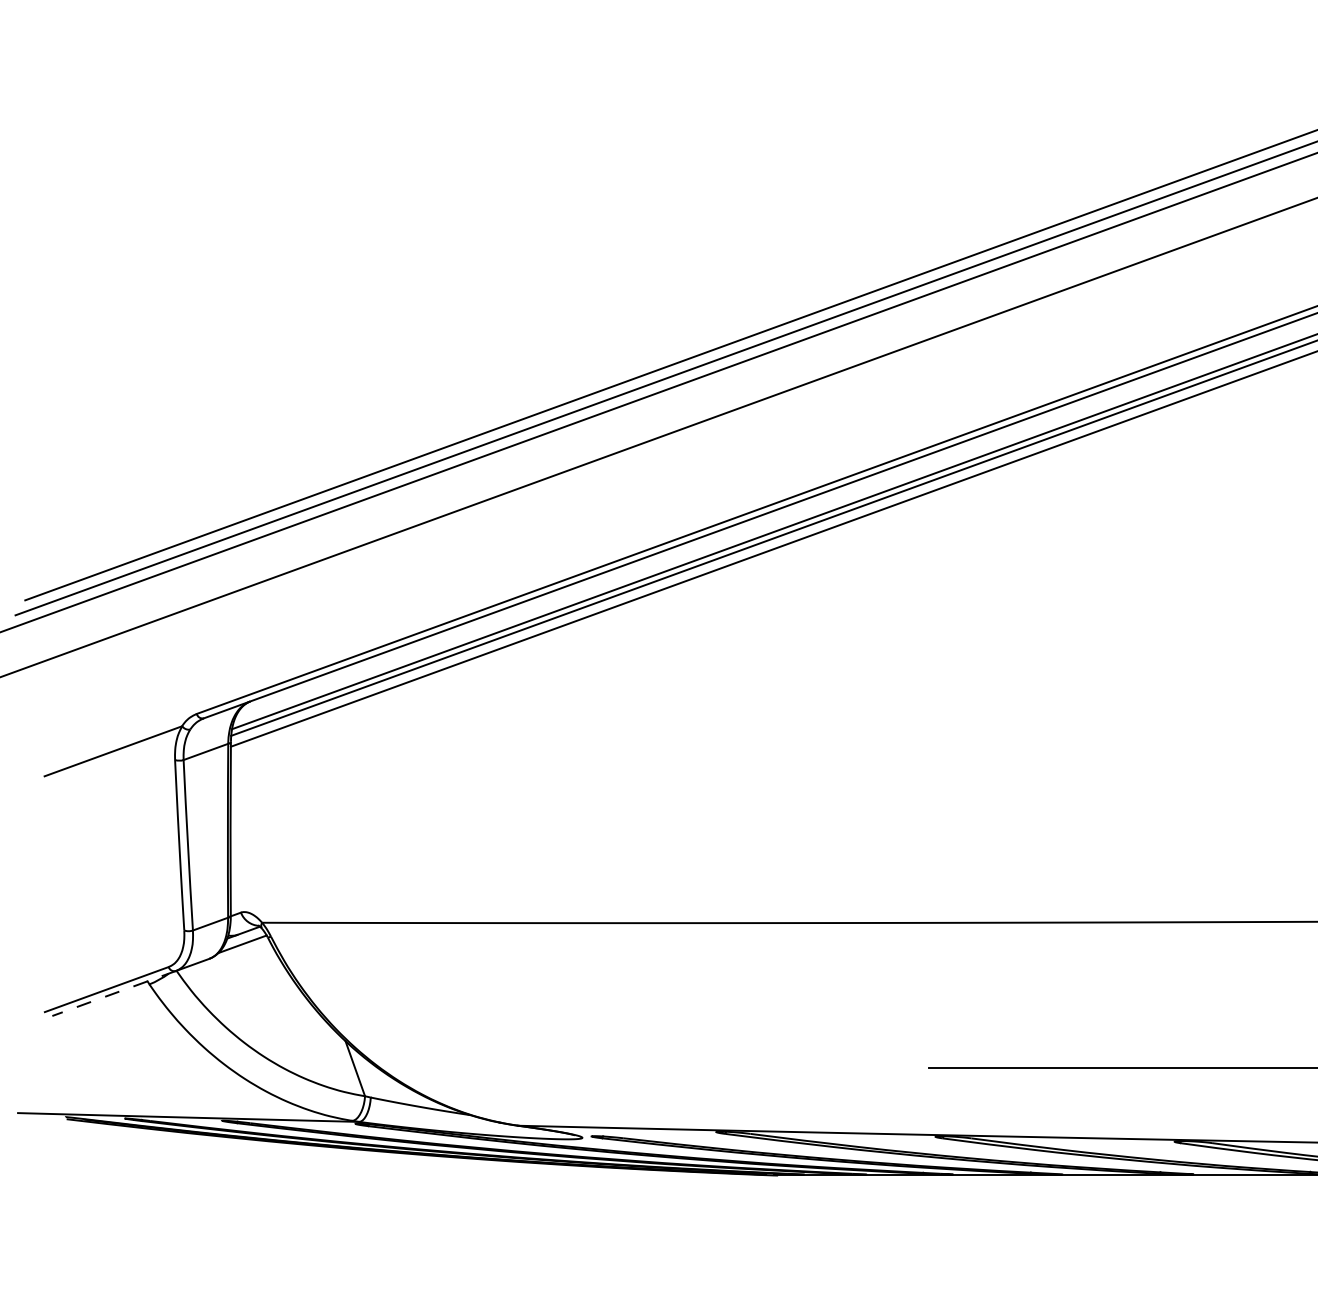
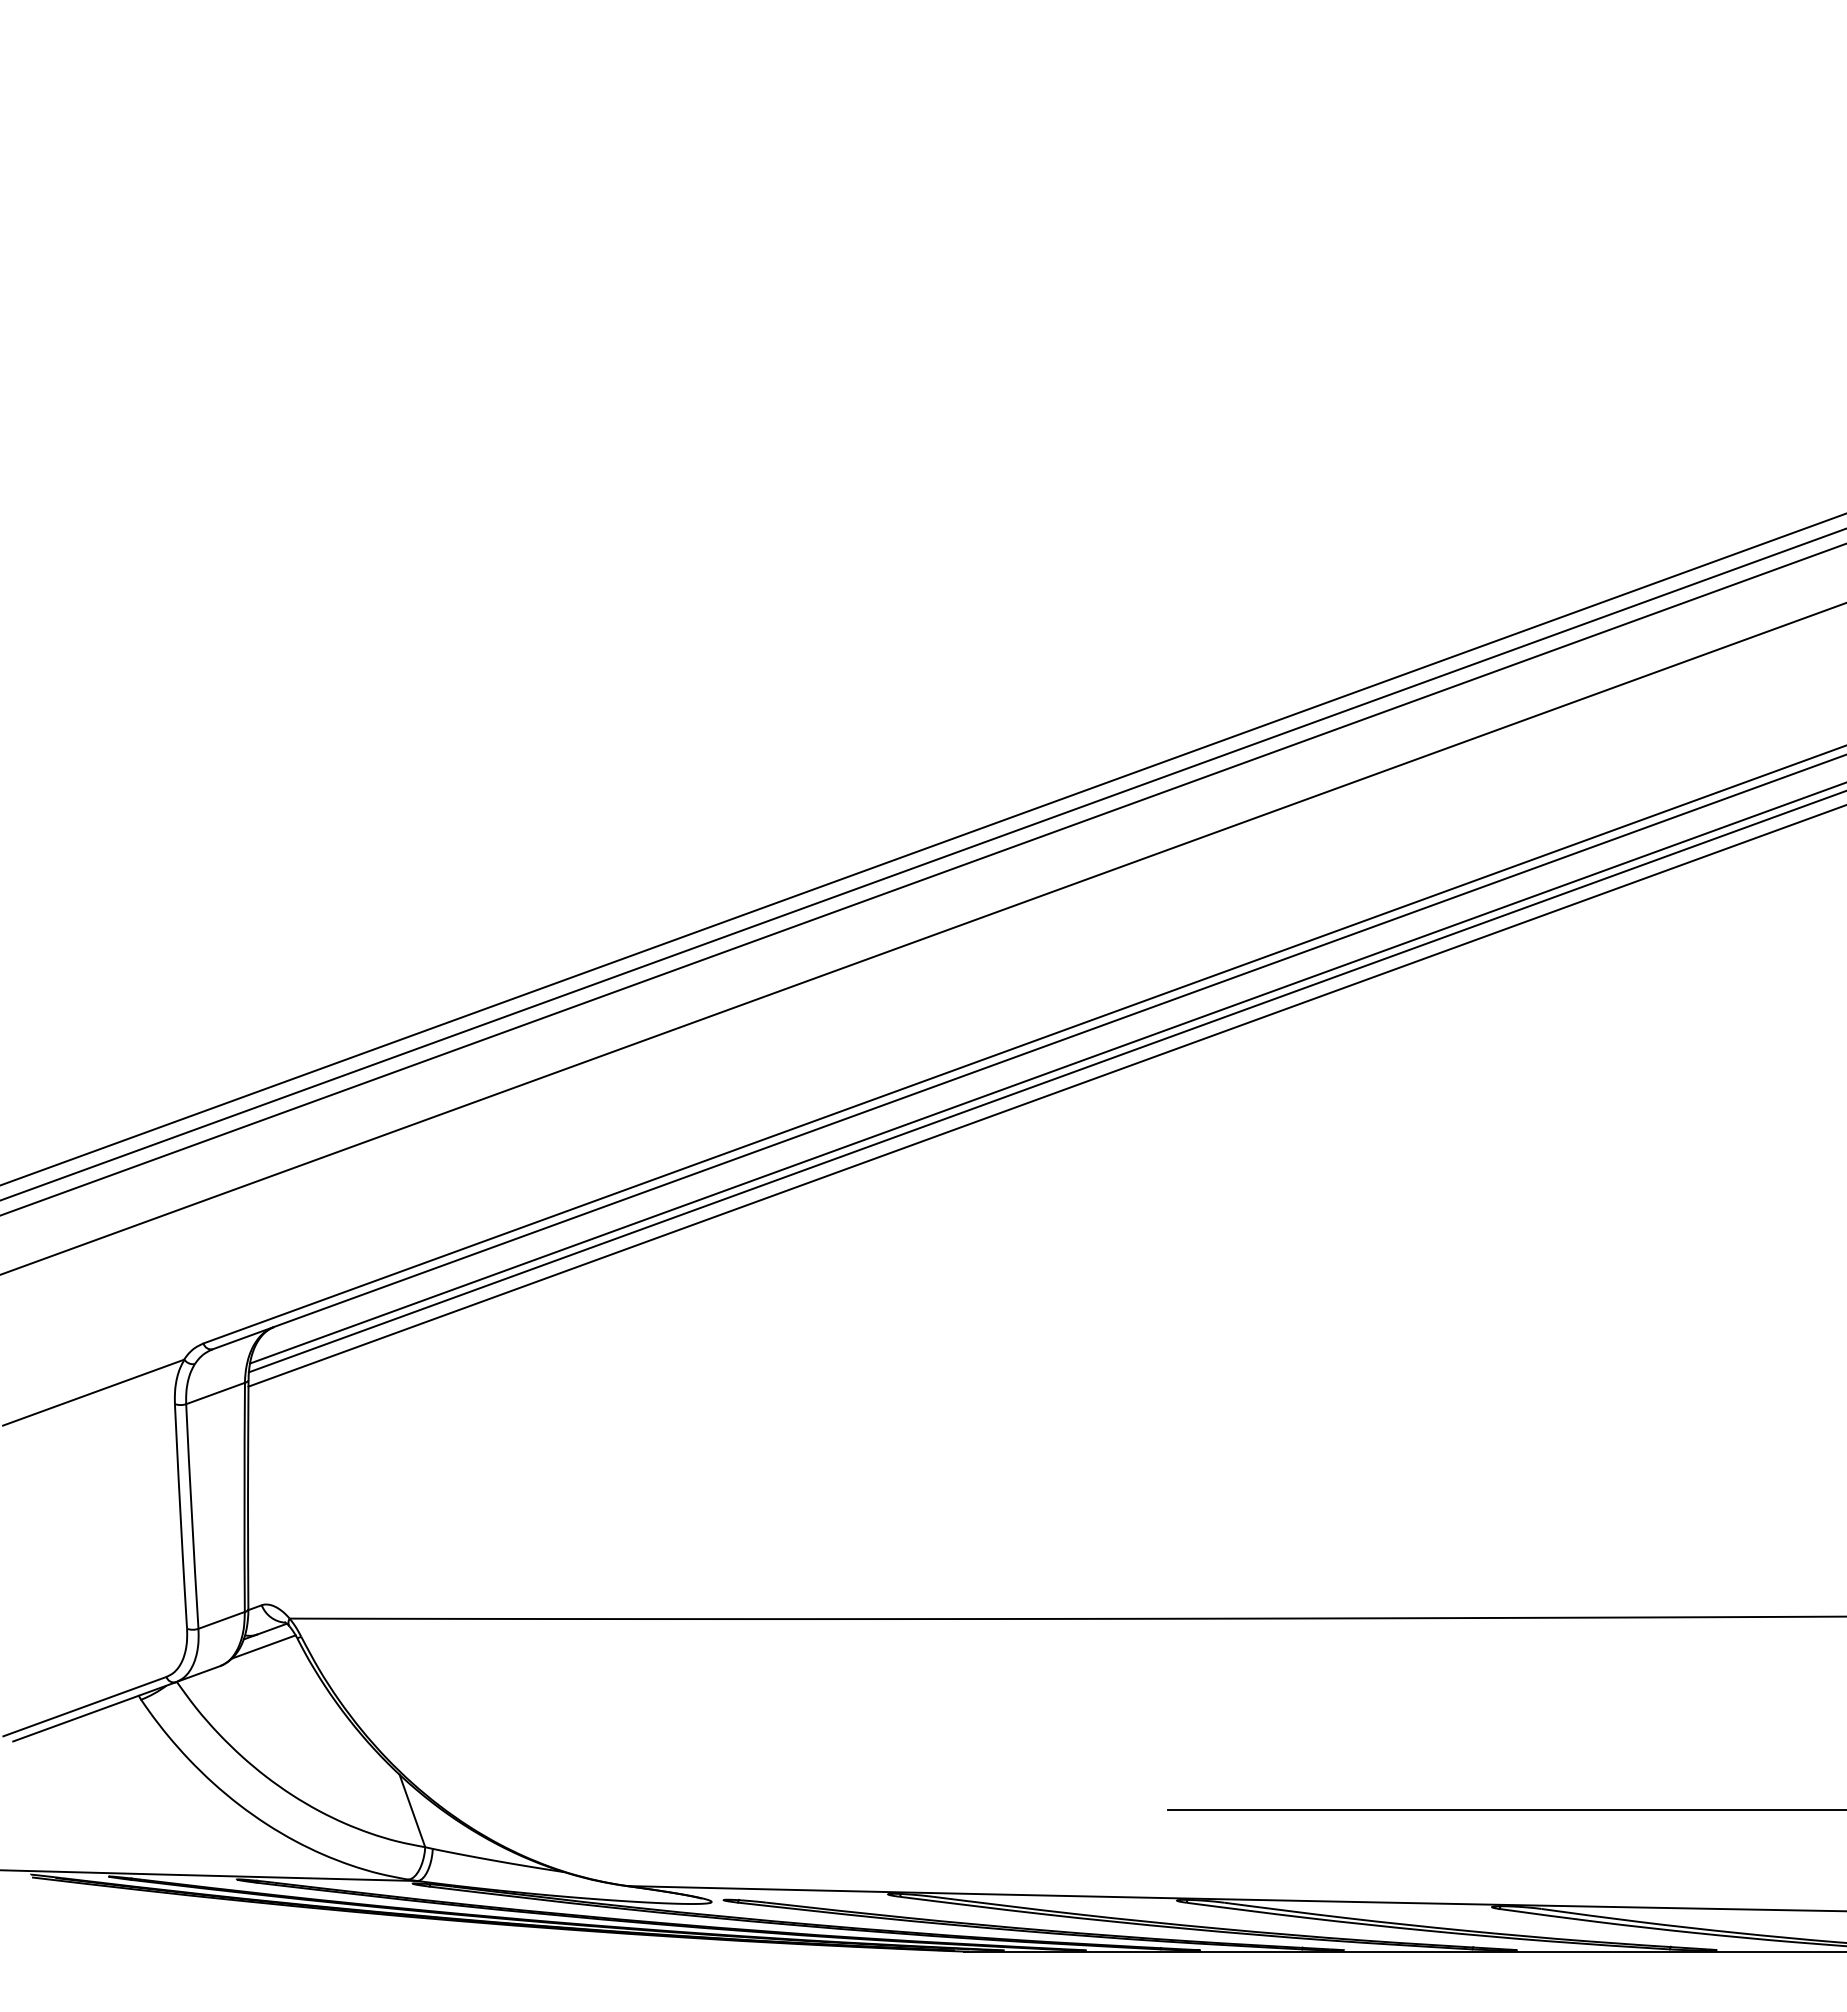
line: (114, 993) -> (94, 1711), dashed -> solid

